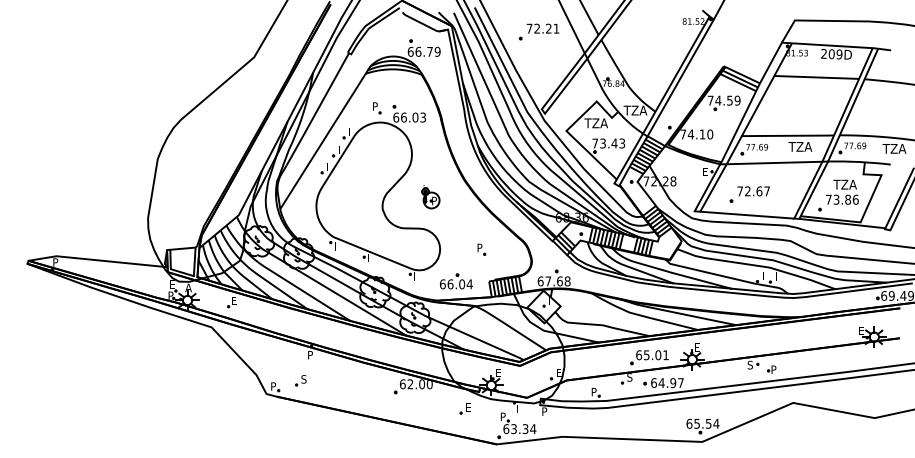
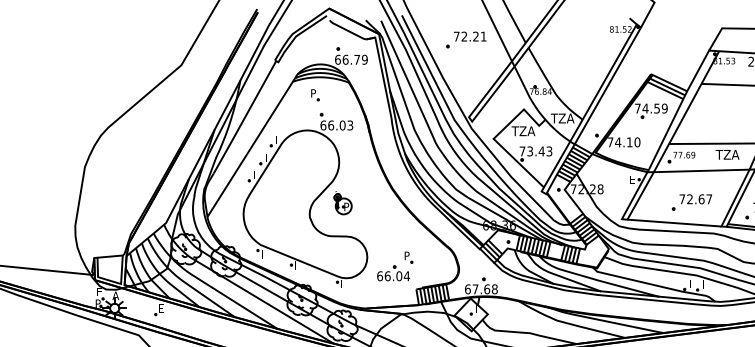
part: (377, 108) -> (315, 95), moved
part: (749, 194) -> (691, 202), moved
part: (430, 197) -> (342, 203), moved
part: (456, 281) -> (393, 273), moved

